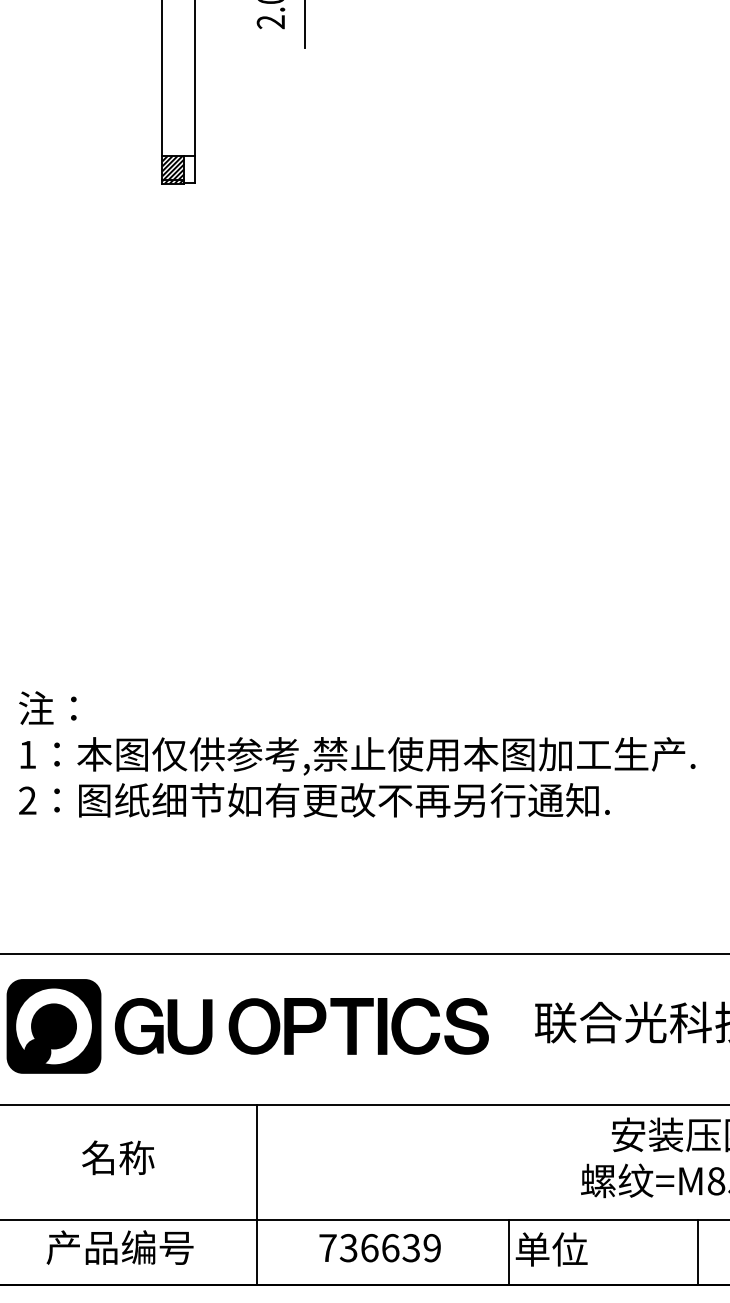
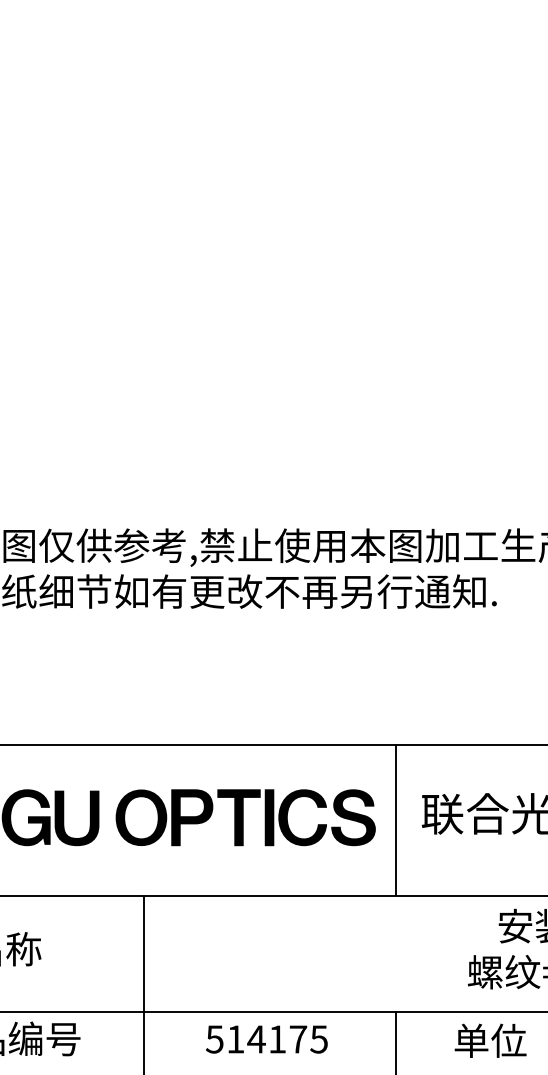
line: (508, 1028) -> (395, 819), added
text: (379, 1247) -> (266, 1038), 736639 -> 514175
text: (551, 1249) -> (490, 1040), moved

